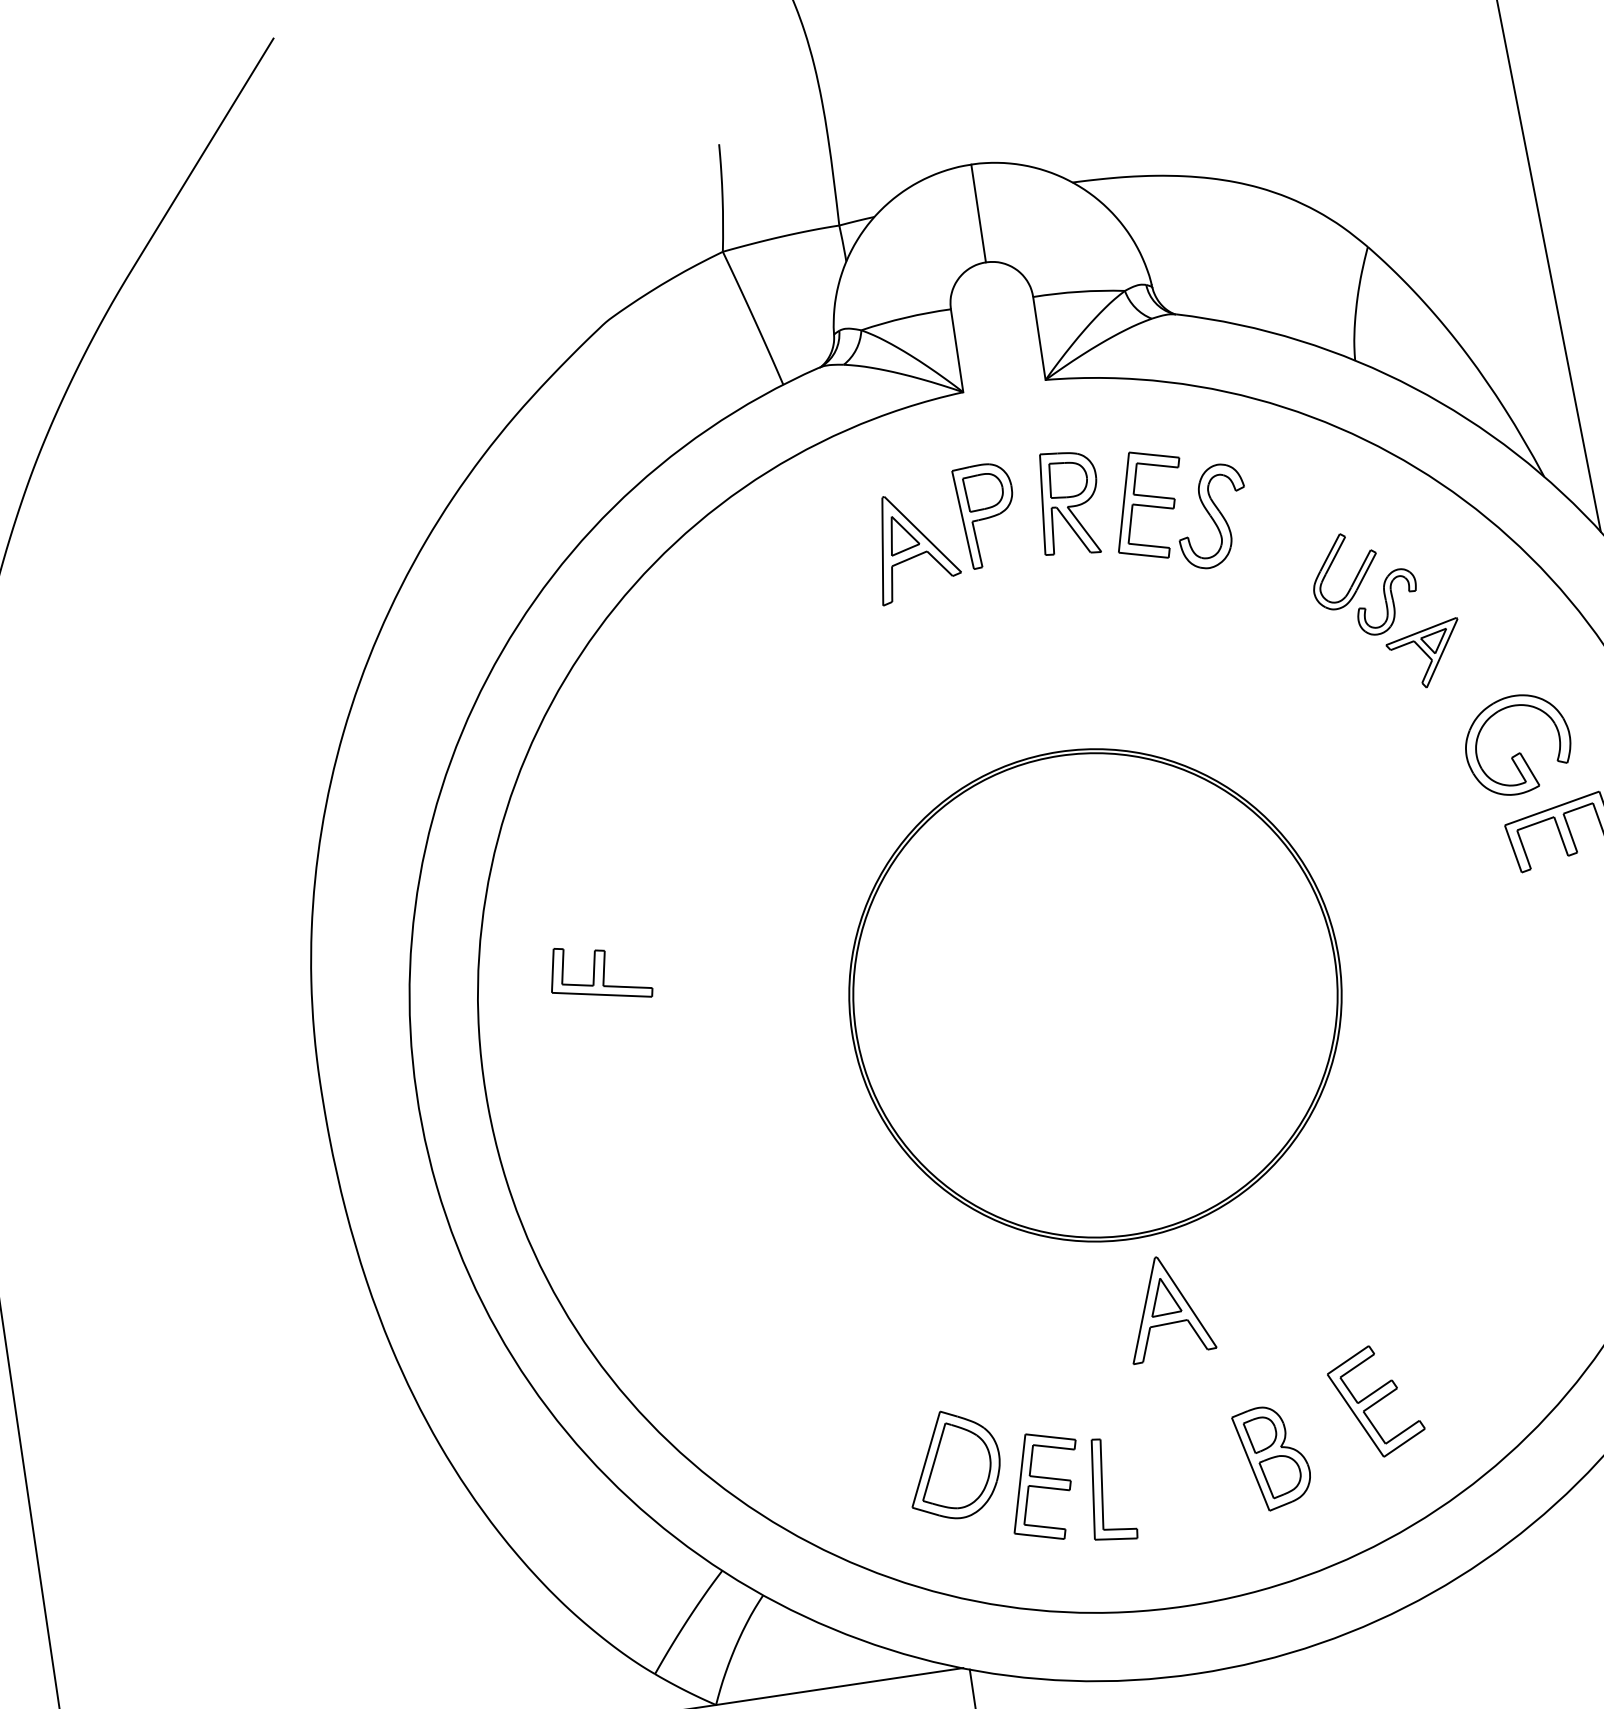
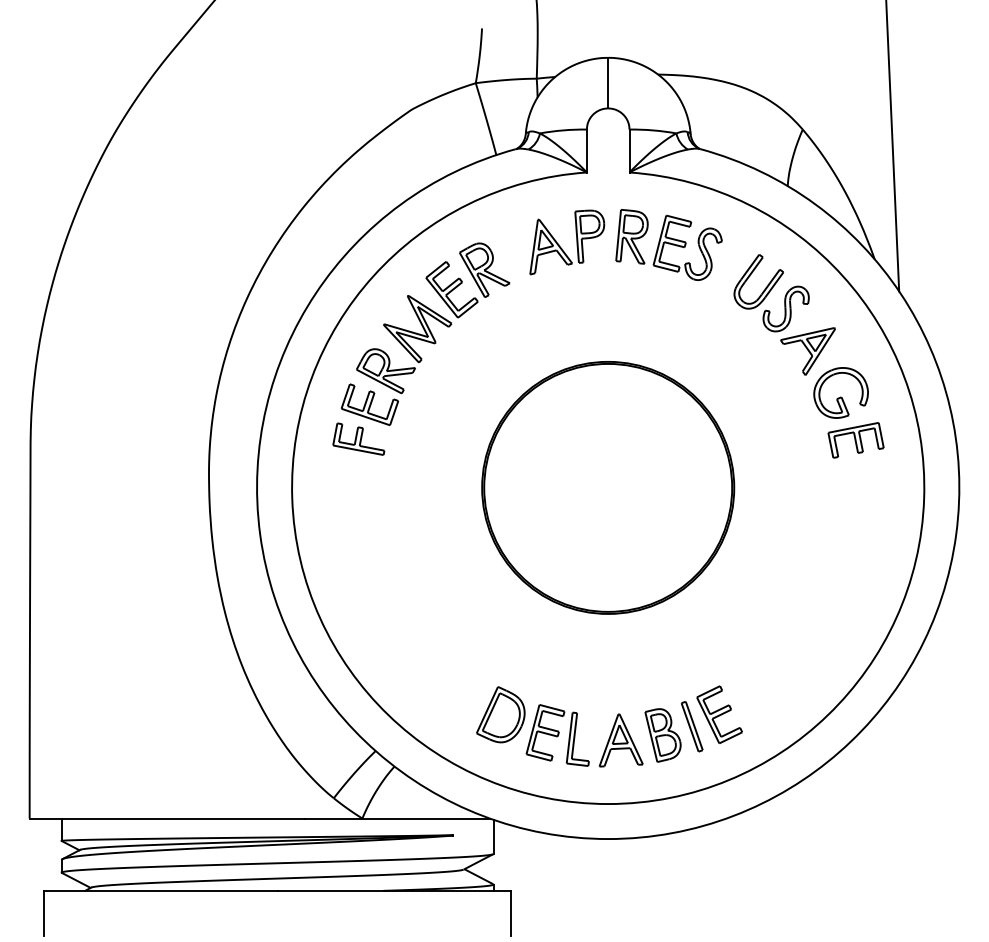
part: (1385, 609) -> (784, 314), size x1.43
part: (697, 749) -> (425, 333), added
part: (1166, 1307) -> (620, 740), moved
part: (1325, 1432) -> (691, 726), added

